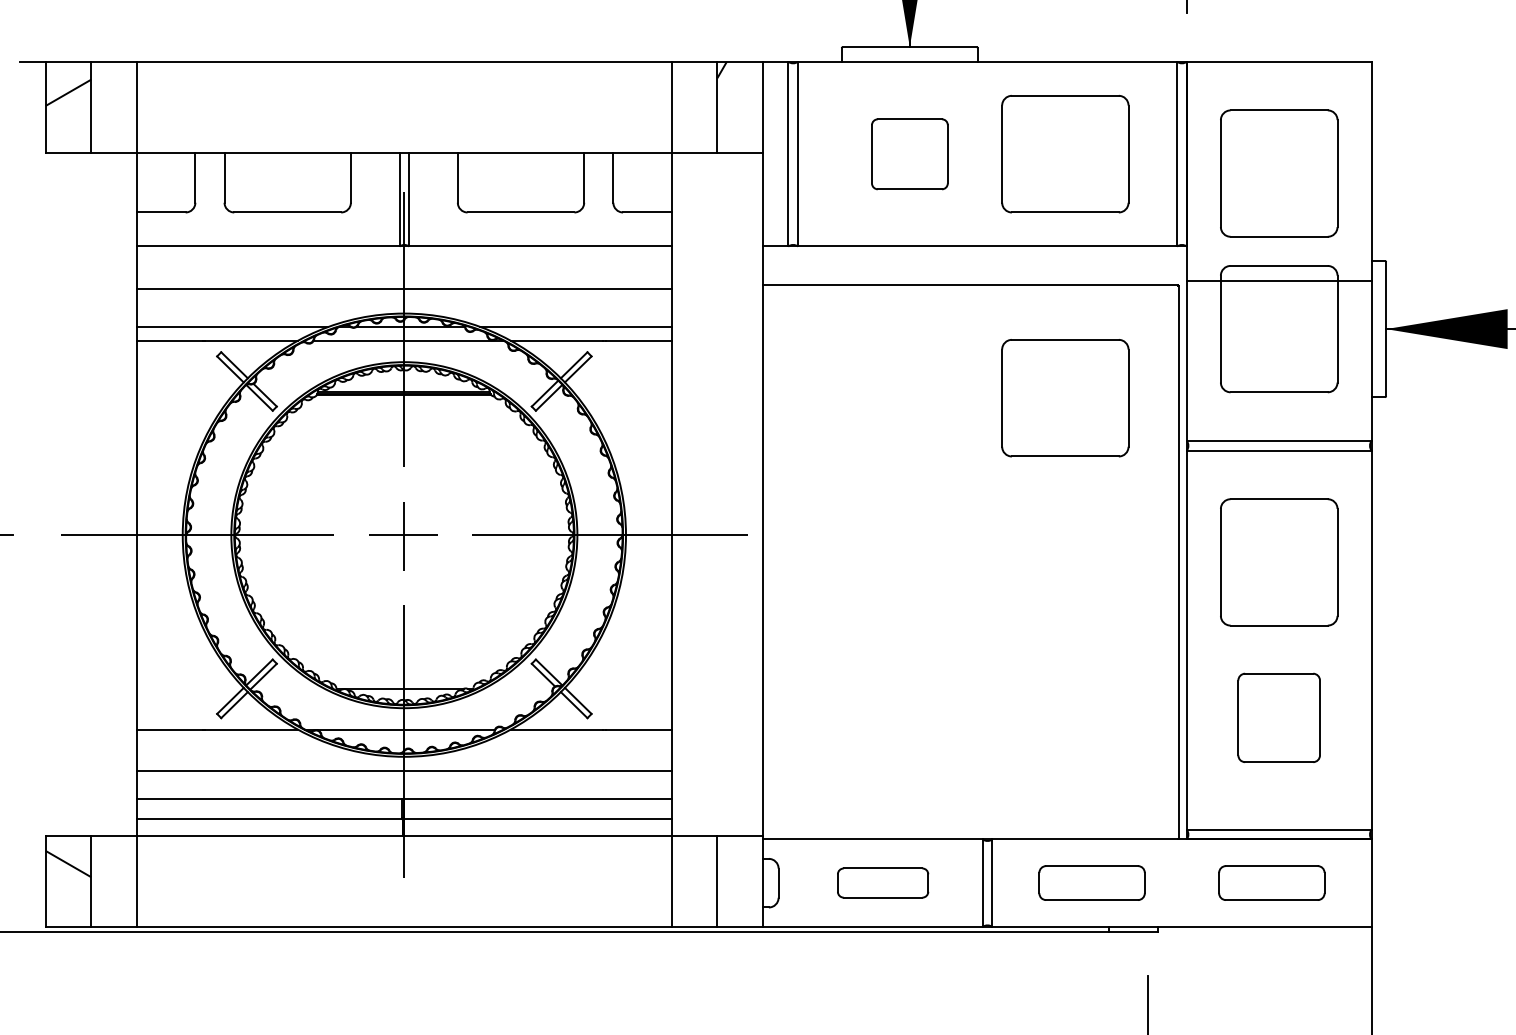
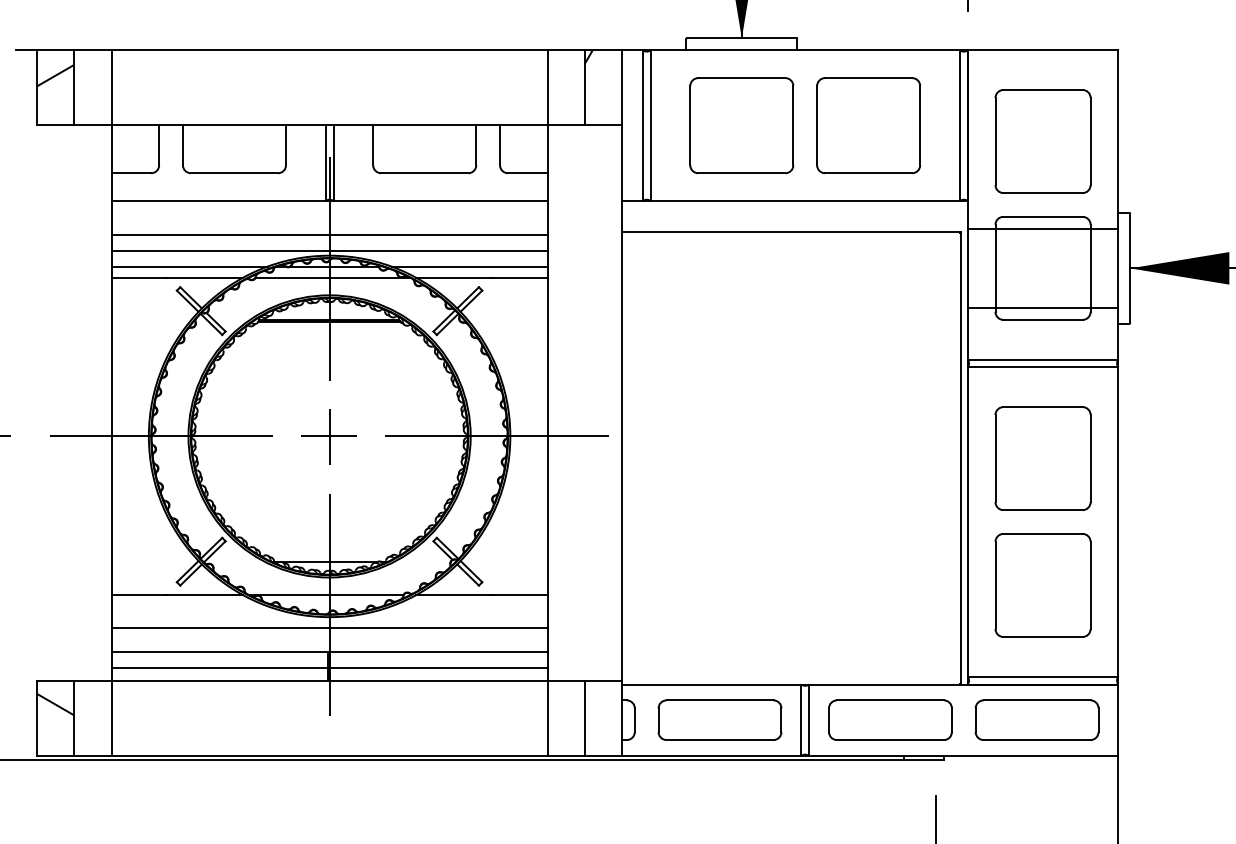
part: (909, 153) -> (741, 125), size x1.67
line: (404, 307) -> (329, 250), added
line: (1278, 378) -> (1042, 308), added
part: (1065, 397) -> (868, 324), removed
part: (1278, 717) -> (1042, 585), size x1.43
part: (882, 882) -> (719, 719), size x1.67
part: (1092, 882) -> (890, 719), size x1.43
part: (1271, 882) -> (1036, 719), size x1.43

